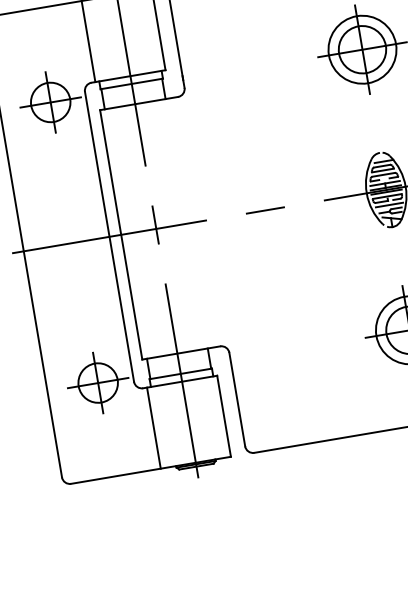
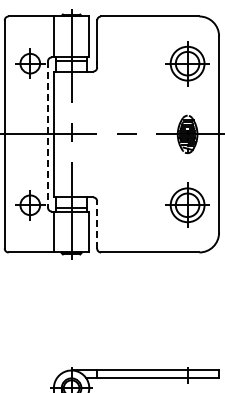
line: (110, 236) -> (48, 134), solid -> dashed
line: (237, 398) -> (97, 224), solid -> dashed

